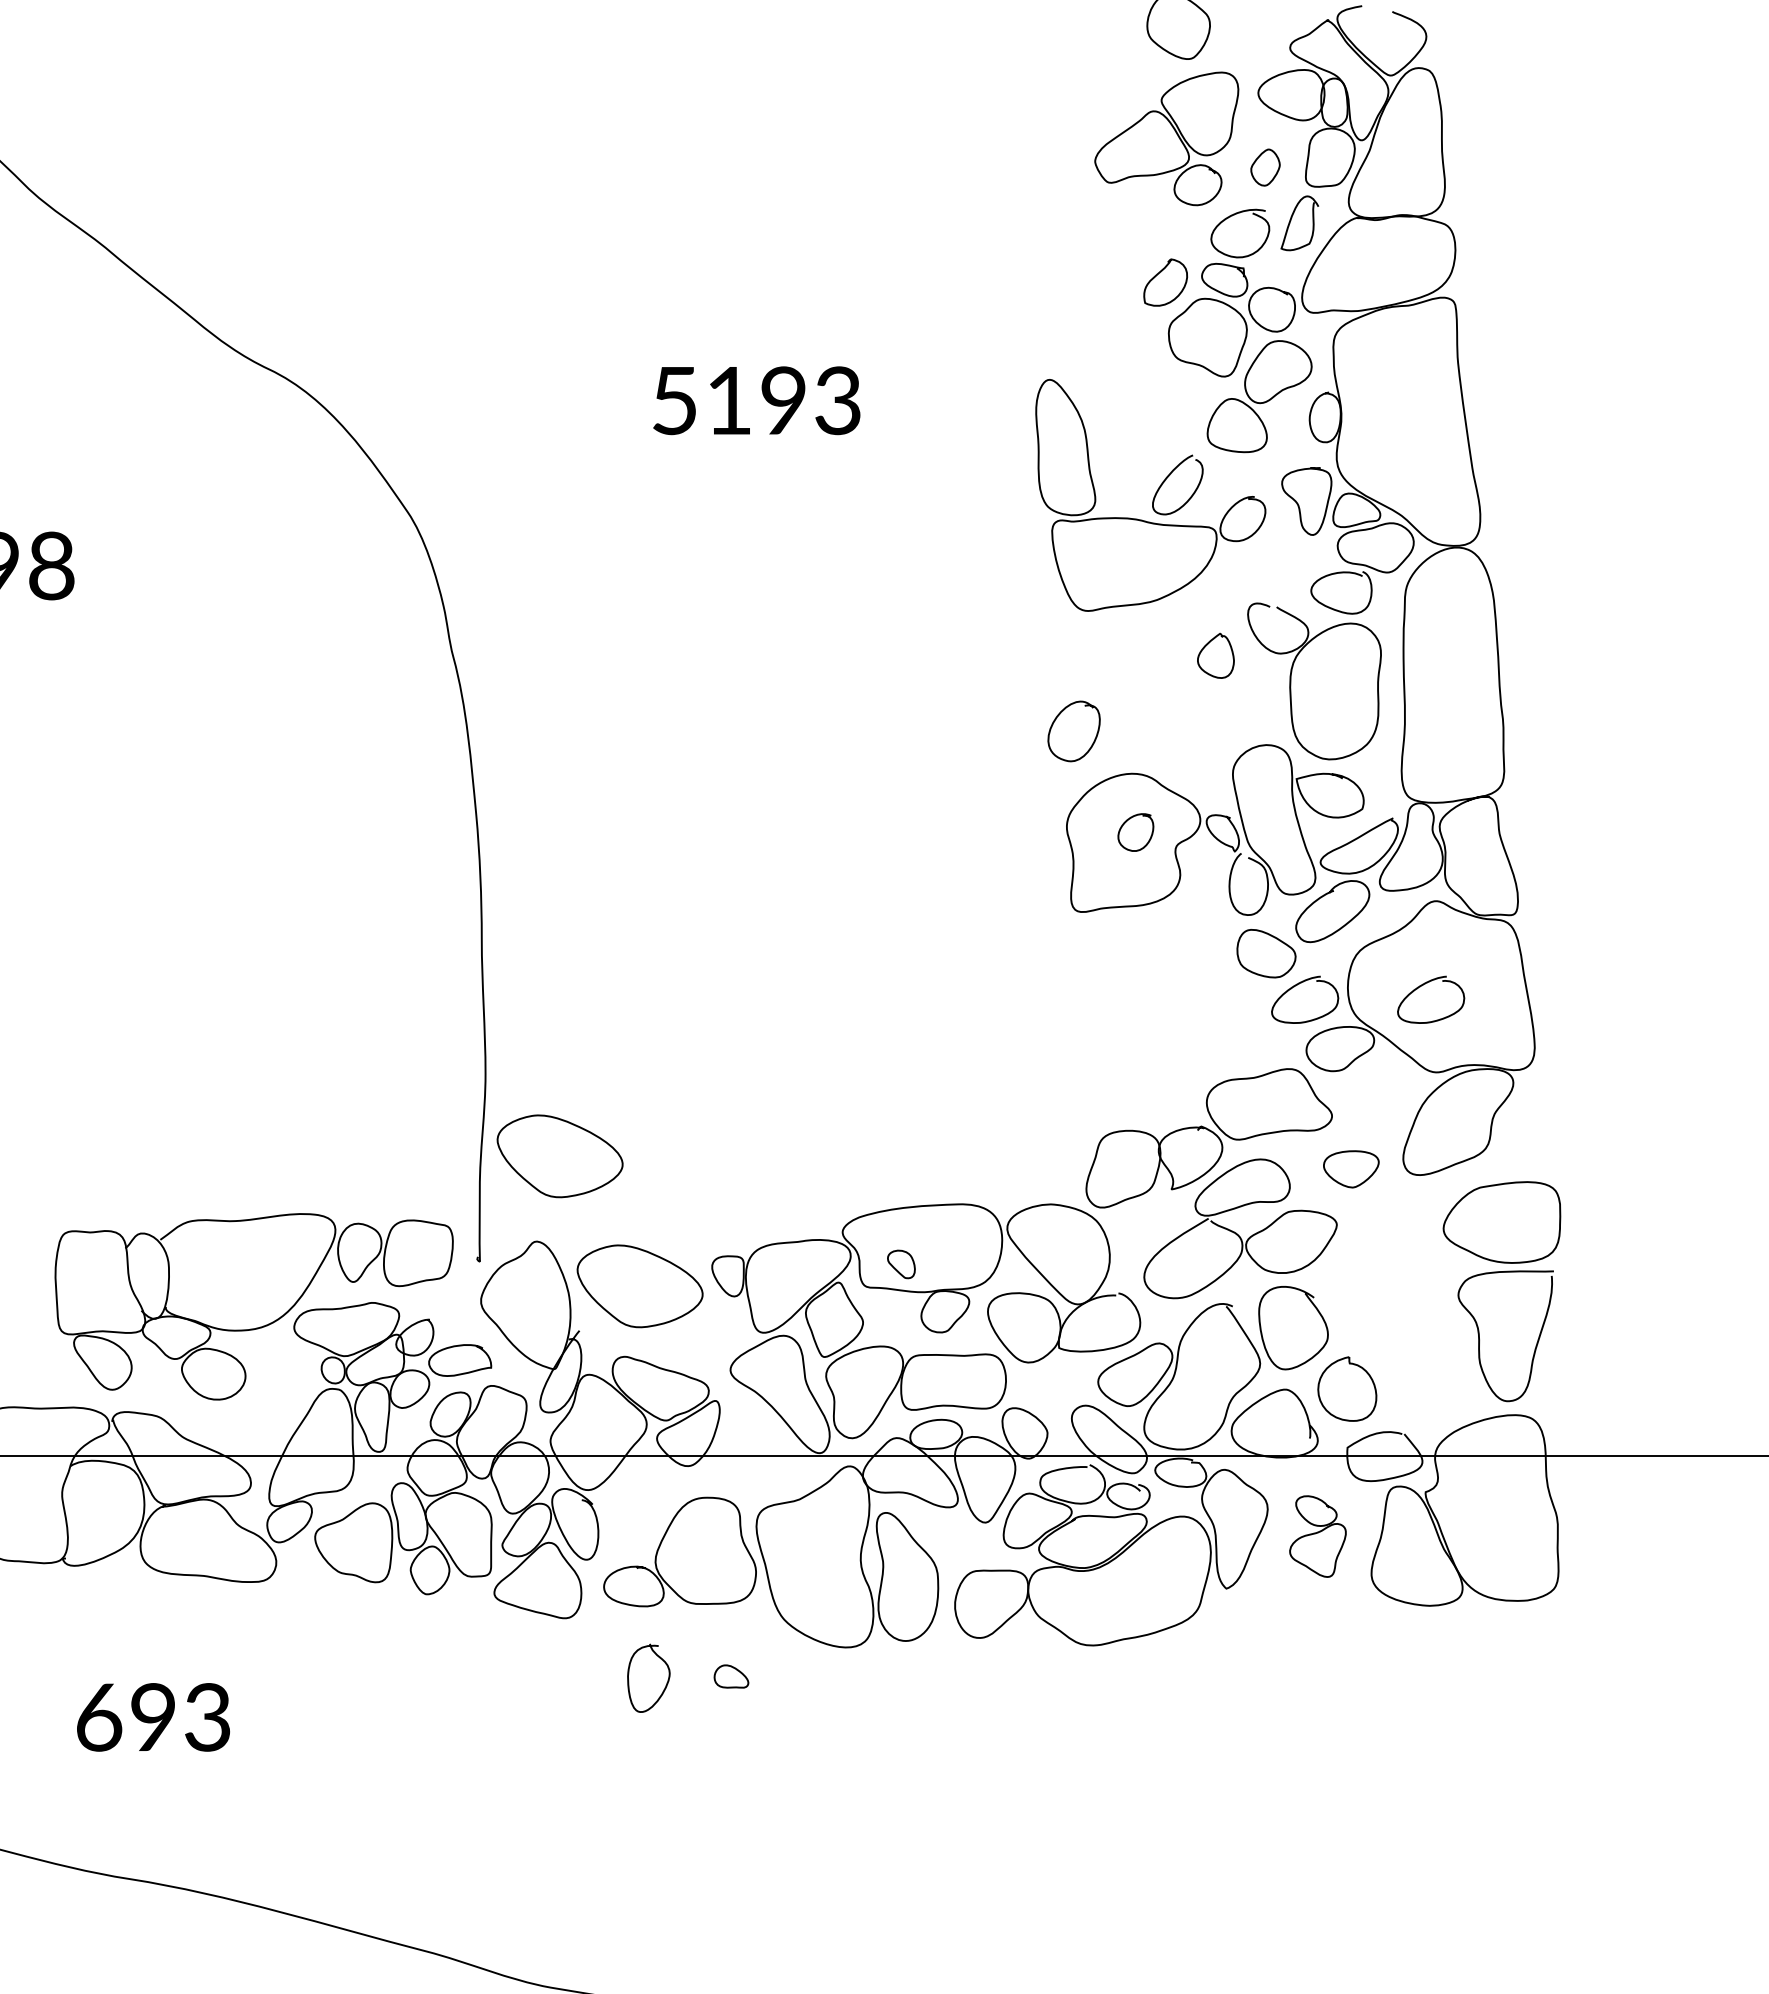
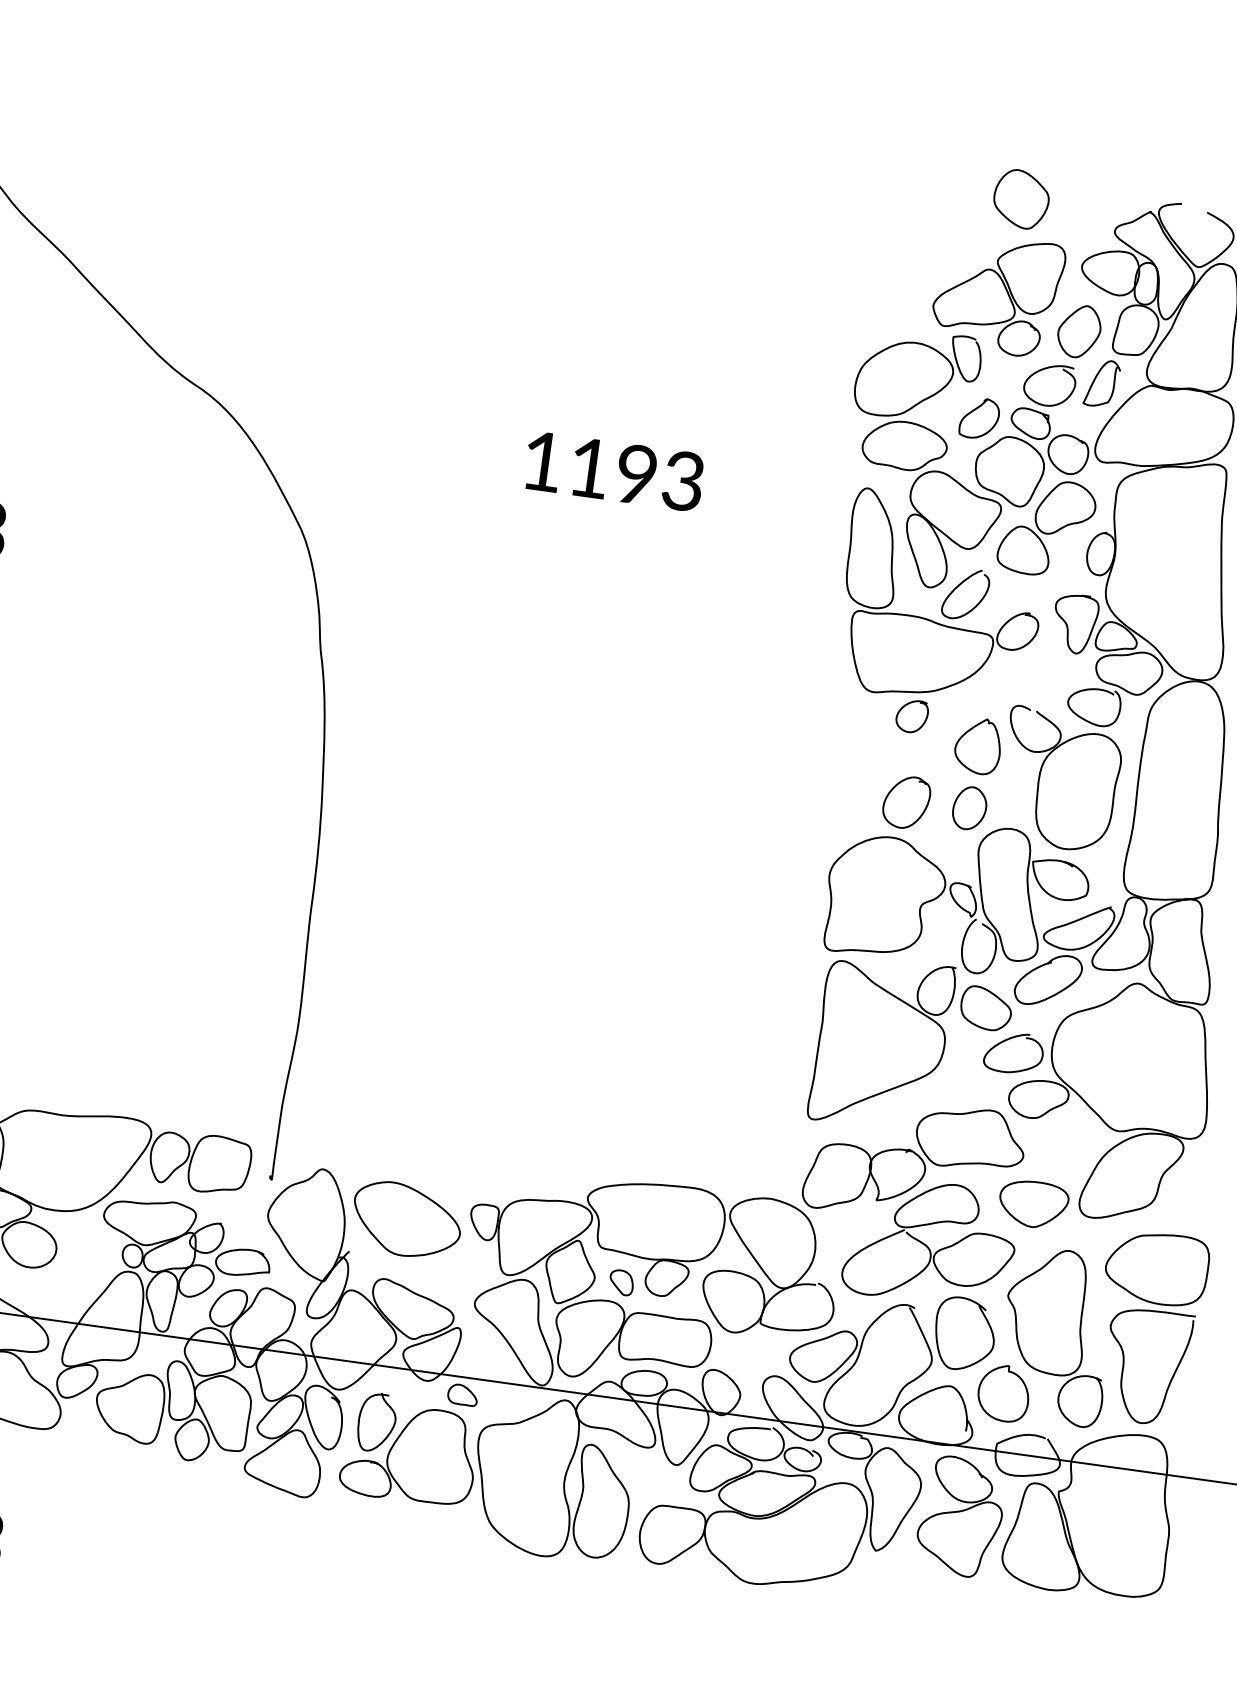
part: (1265, 167) -> (1079, 331), size x1.67
part: (1111, 336) -> (926, 458), added
text: (674, 401) -> (542, 462), 5193 -> 1193
part: (1215, 655) -> (977, 745), size x1.43
curve: (1055, 721) -> (891, 791), moved
part: (1215, 727) -> (969, 807), added
curve: (1126, 822) -> (905, 706), moved
curve: (1423, 985) -> (1117, 1054), removed
part: (1153, 1009) -> (882, 1043), added
part: (559, 1156) -> (353, 1098), removed
part: (1351, 1169) -> (1033, 1204), size x1.43
part: (901, 1264) -> (621, 1282), moved
part: (1398, 1315) -> (1056, 1336), added
part: (1317, 1536) -> (960, 1516), size x1.67
part: (731, 1676) -> (462, 1395), moved
curve: (666, 1682) -> (391, 1428), moved

